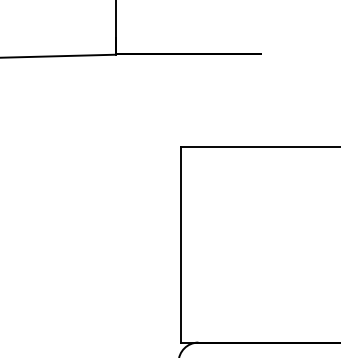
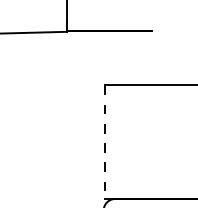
line: (181, 245) -> (105, 142), solid -> dashed

